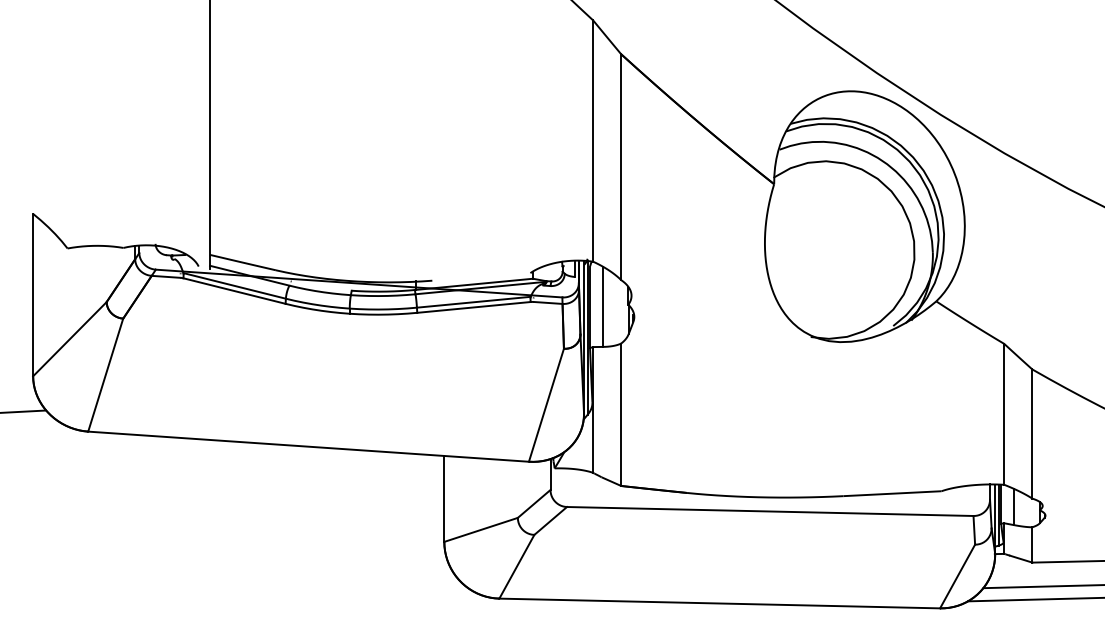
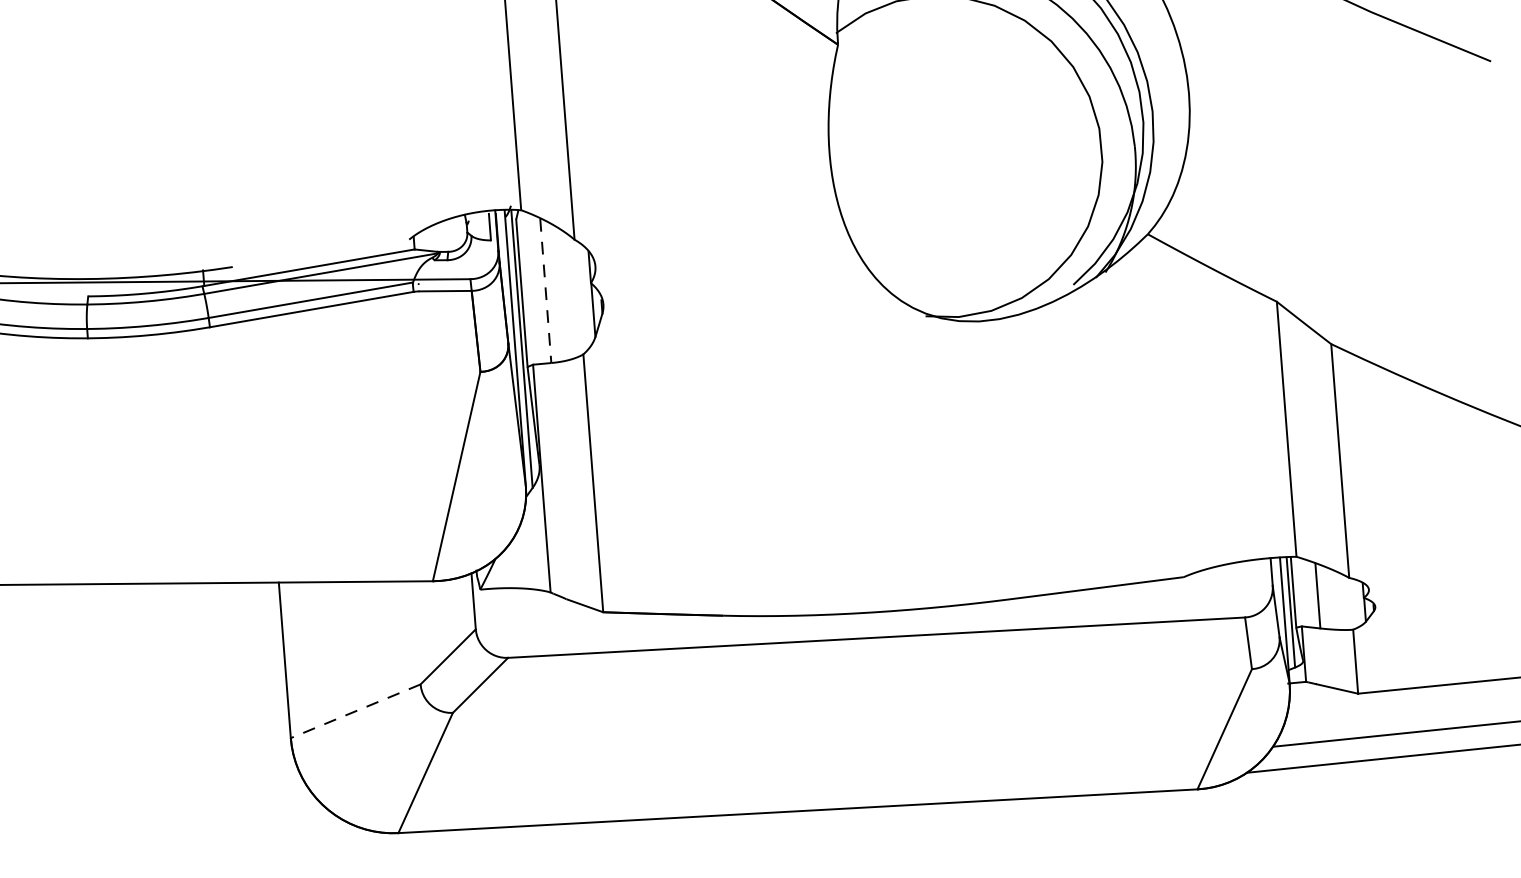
line: (603, 307) -> (546, 291), solid -> dashed
line: (481, 529) -> (356, 710), solid -> dashed

